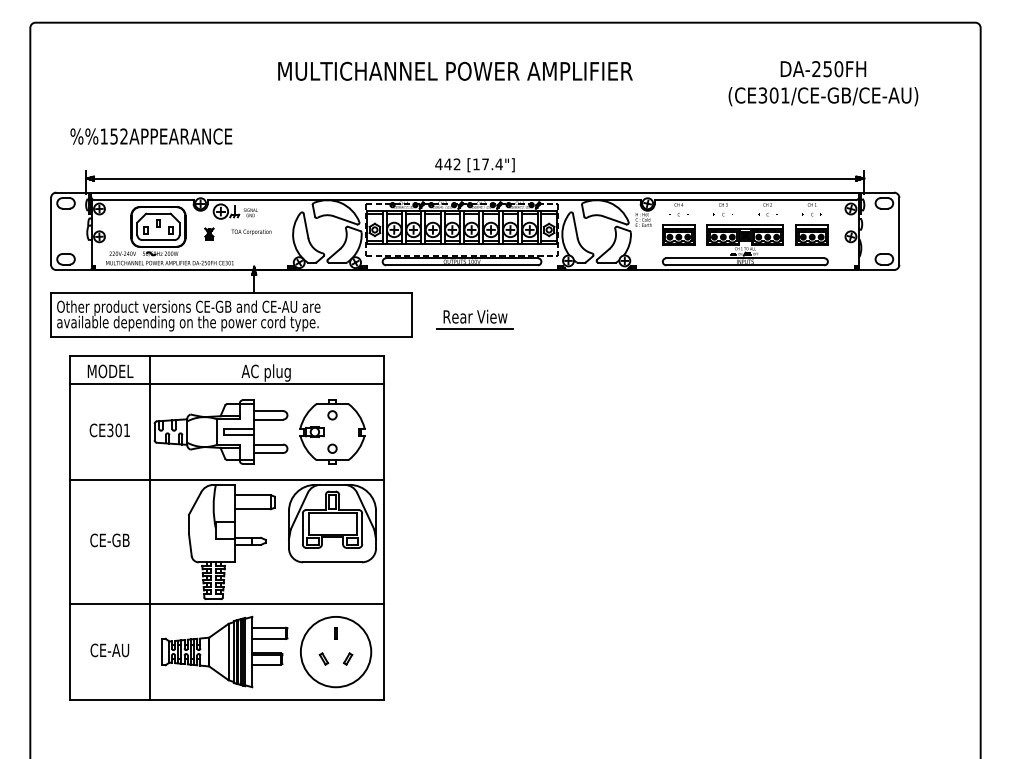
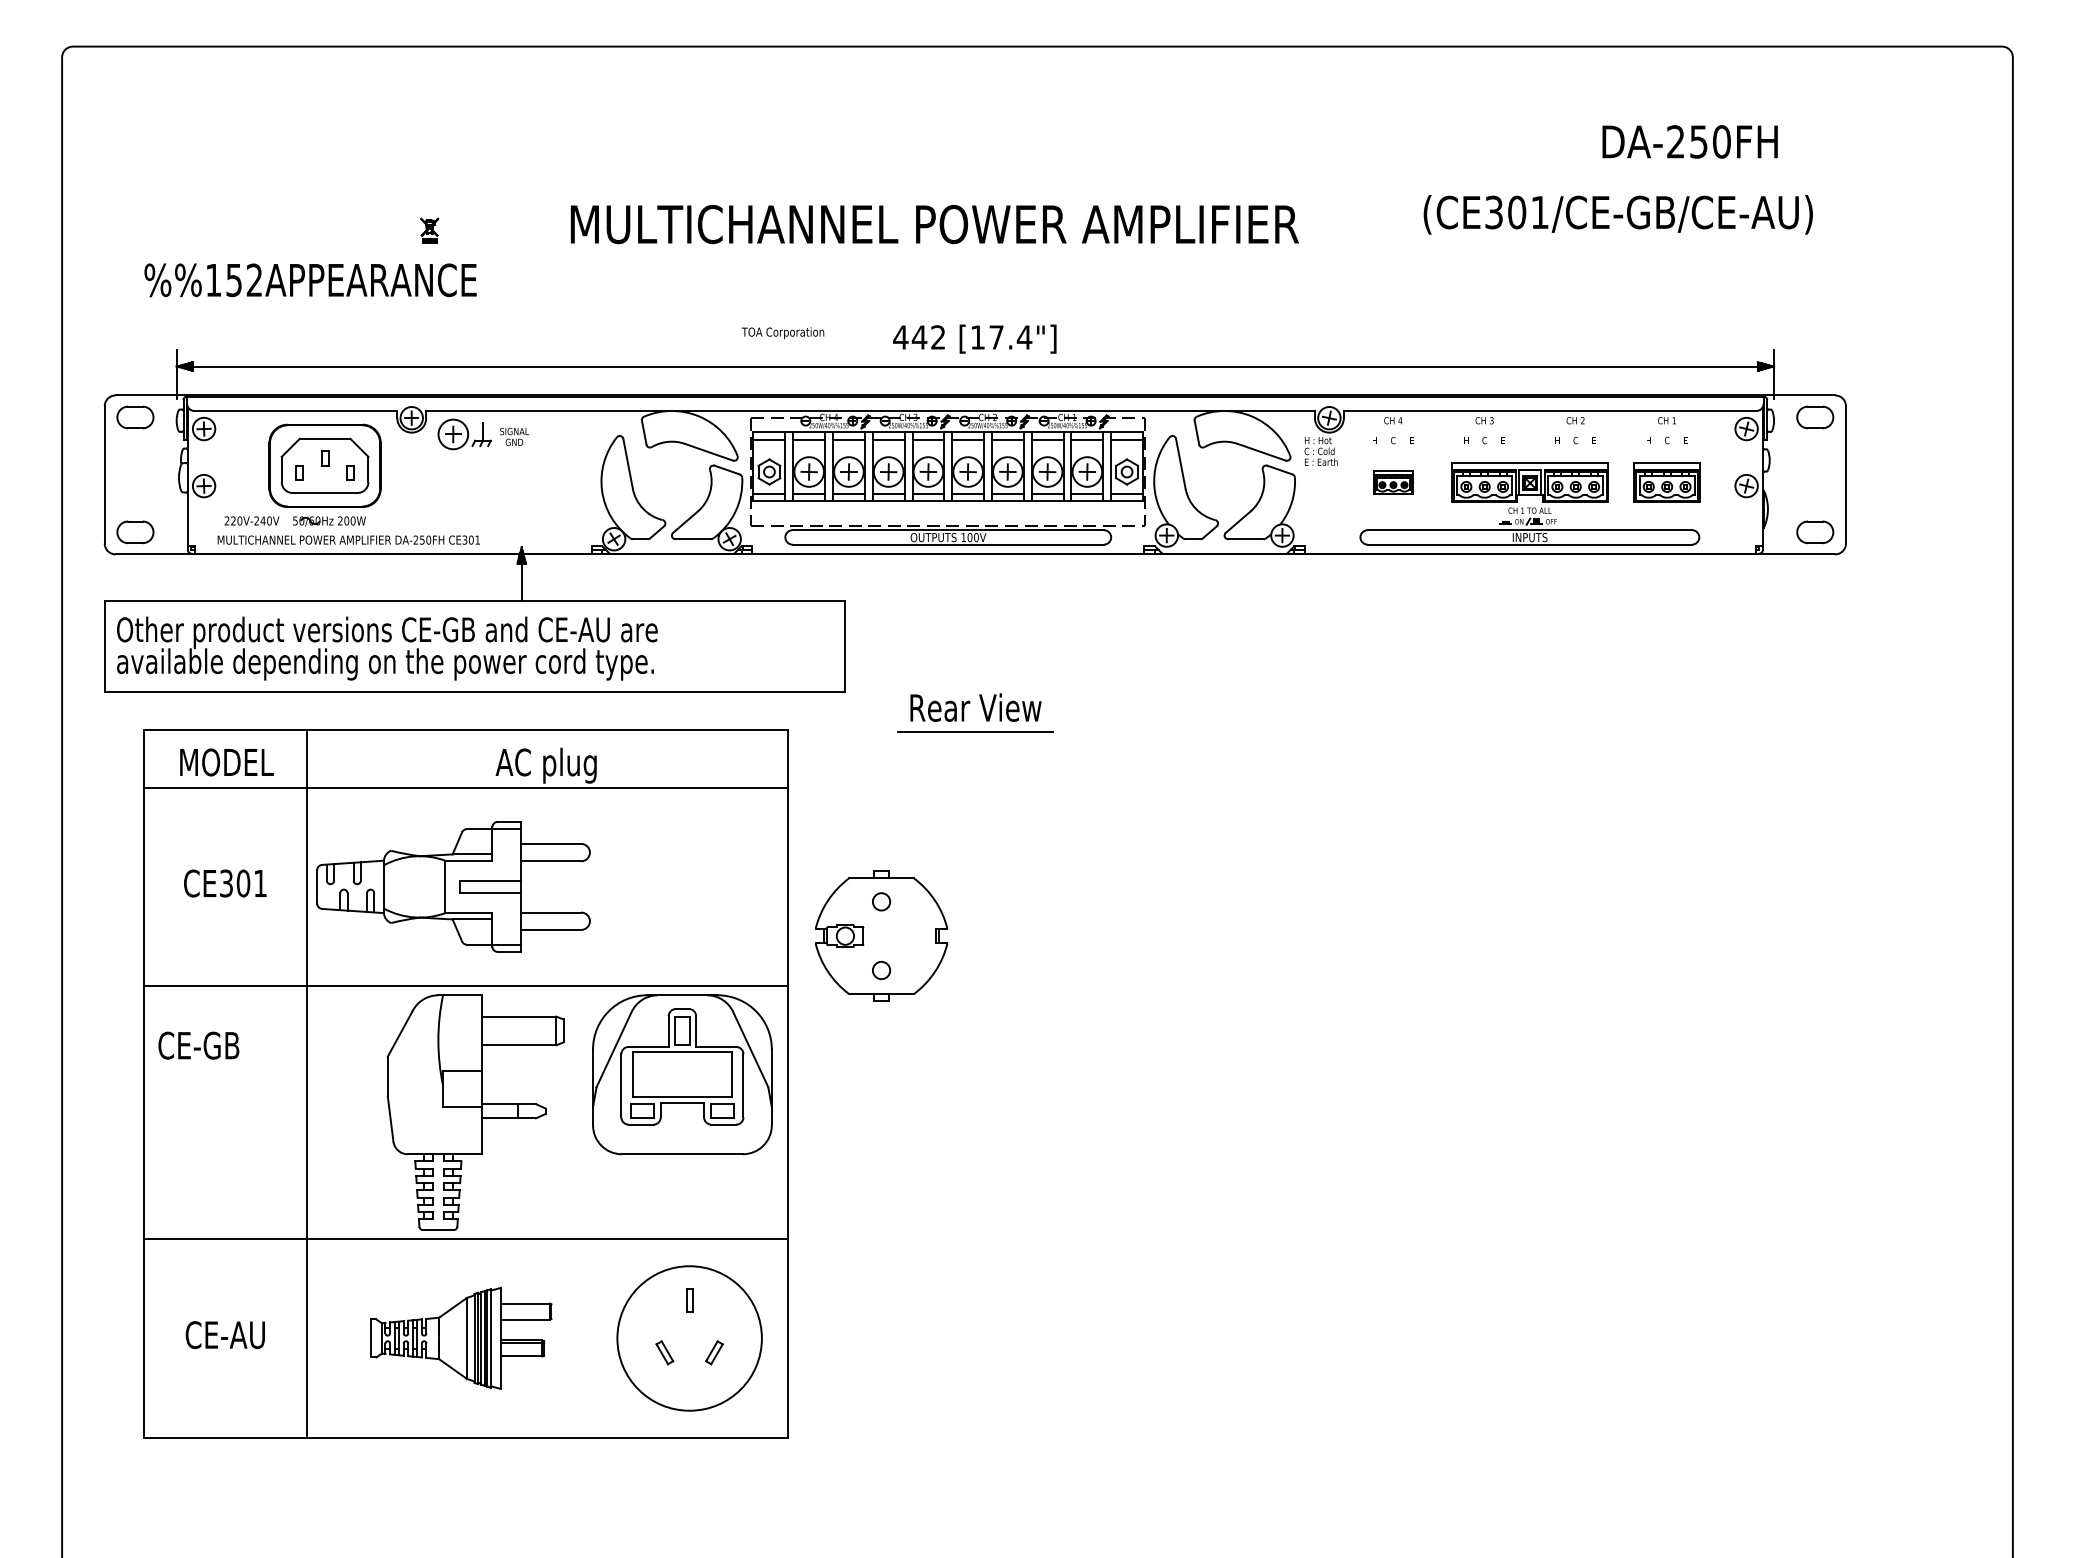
text: (455, 70) -> (934, 222), moved
text: (823, 96) -> (1618, 214), moved
text: (251, 231) -> (782, 331), moved
part: (209, 233) -> (429, 228), moved
part: (678, 234) -> (1392, 481), size x0.6
part: (474, 319) -> (973, 713), moved
part: (332, 431) -> (881, 935), moved
text: (109, 540) -> (197, 1045), moved
part: (224, 651) -> (460, 1337), size x0.7

